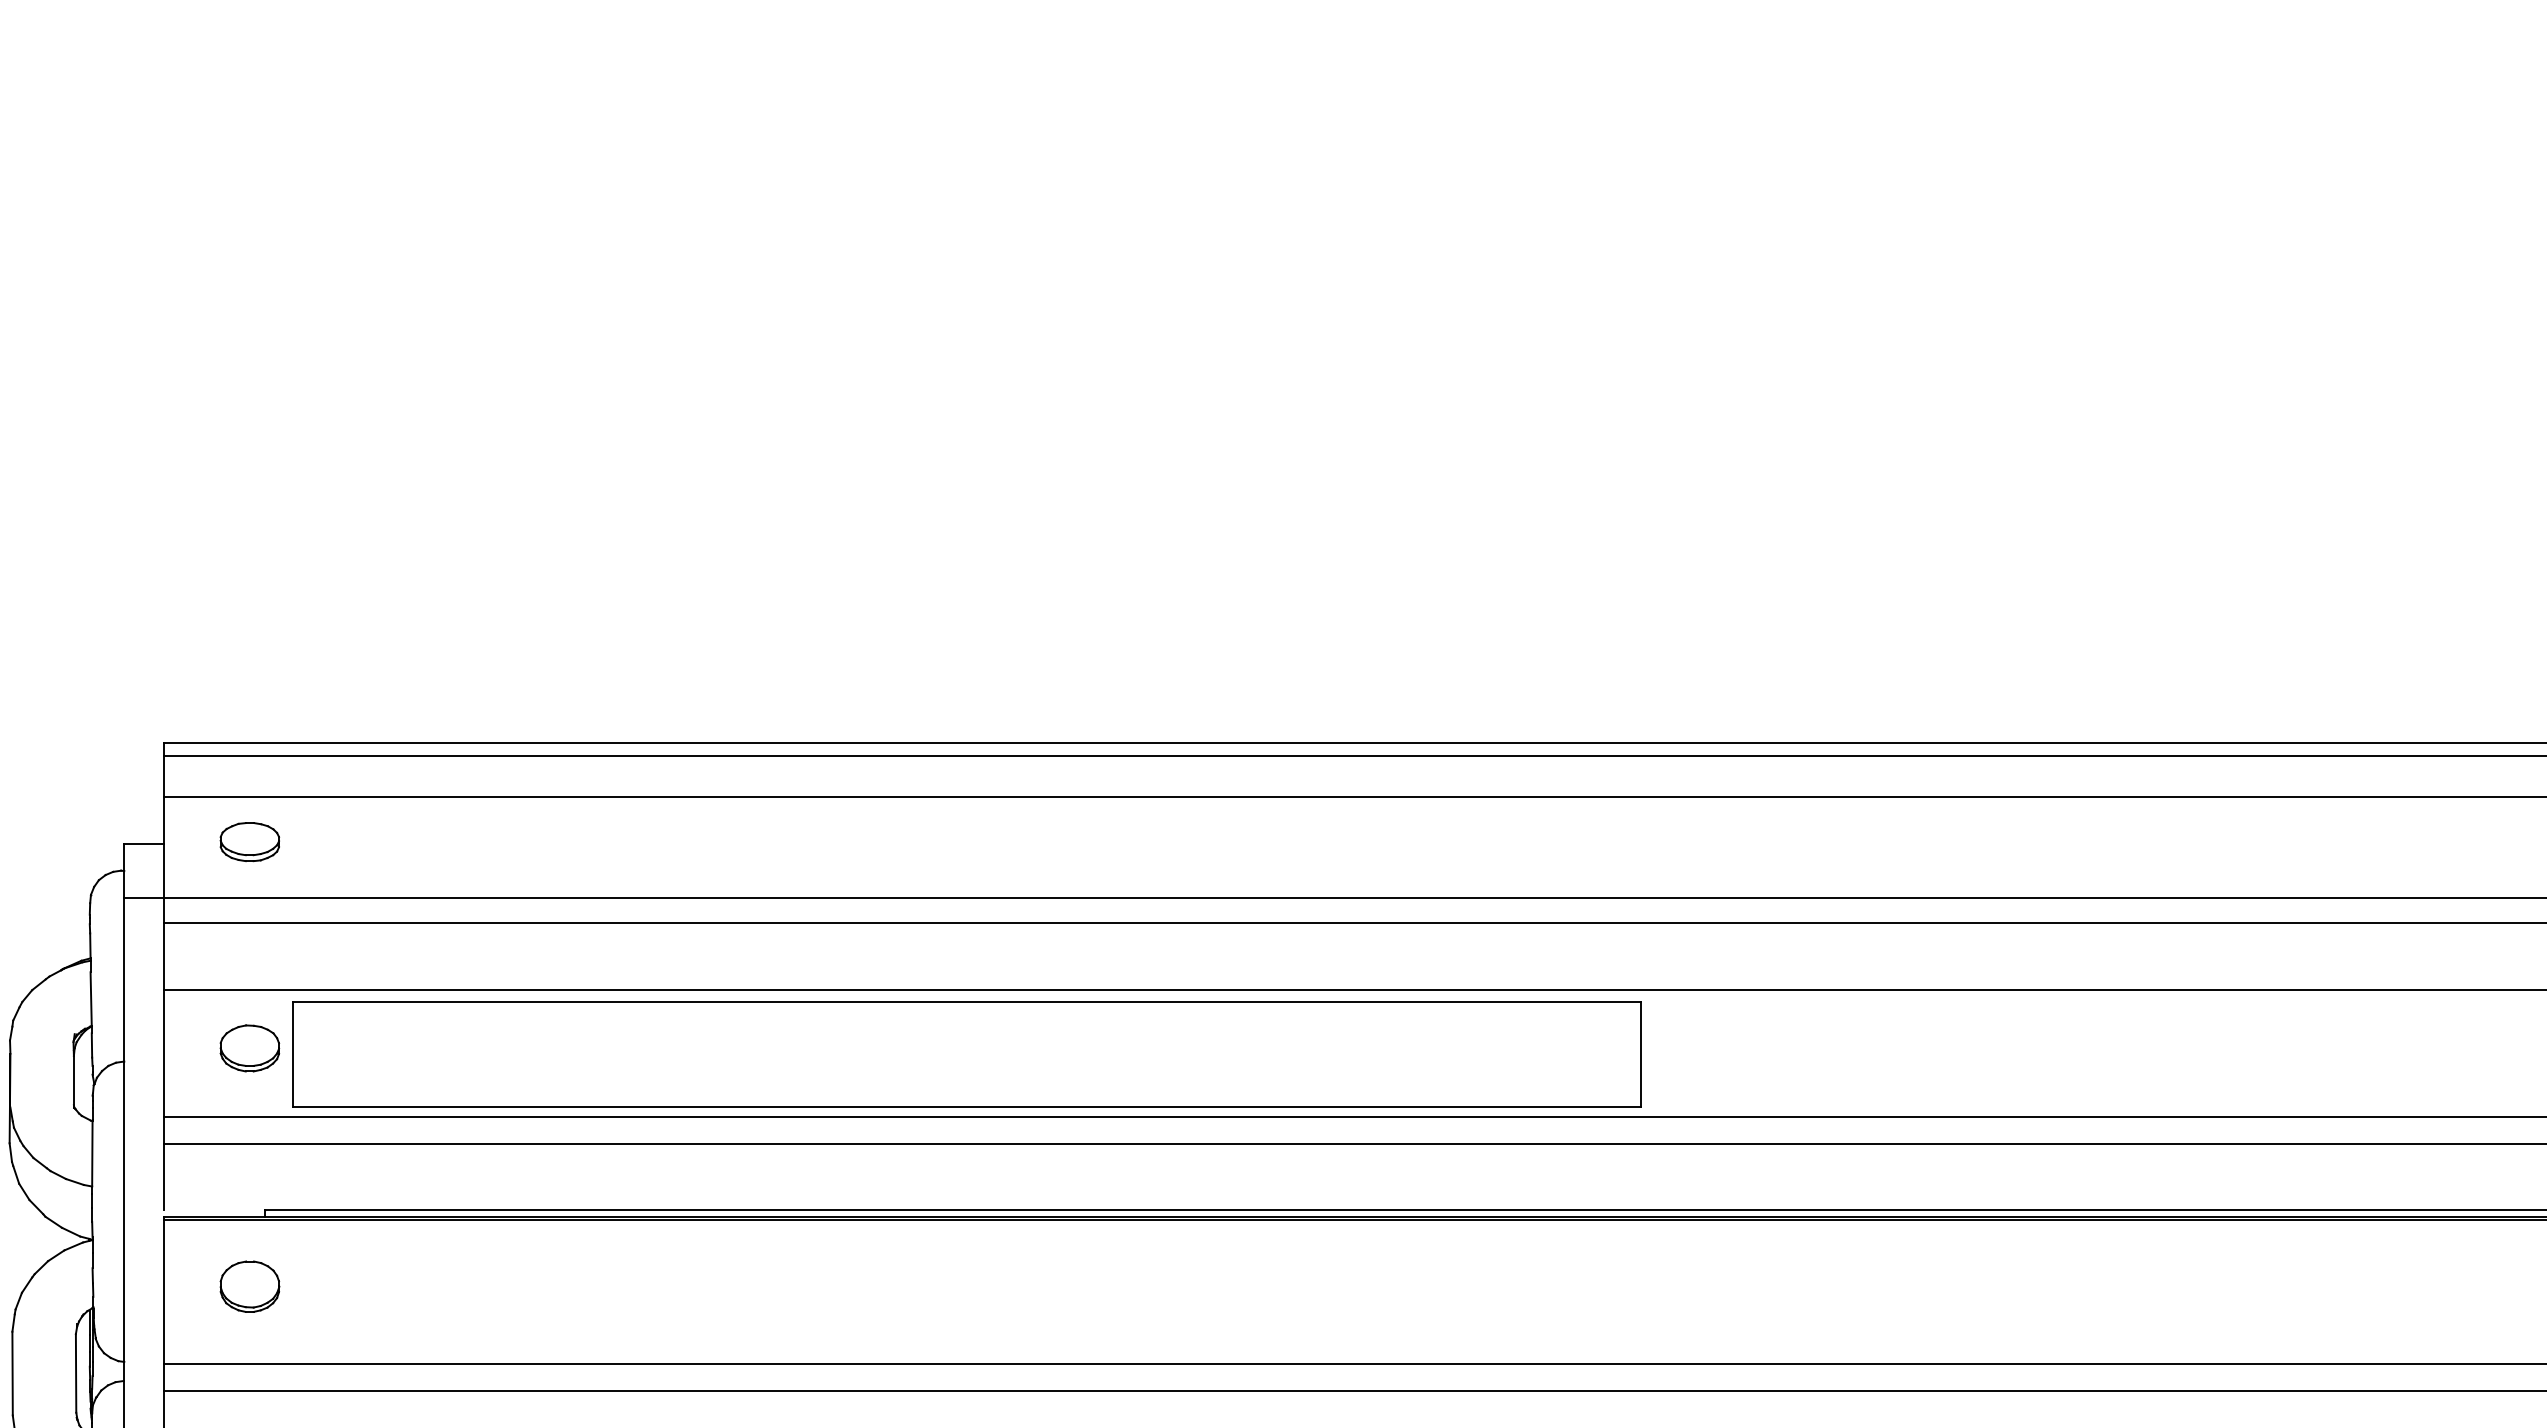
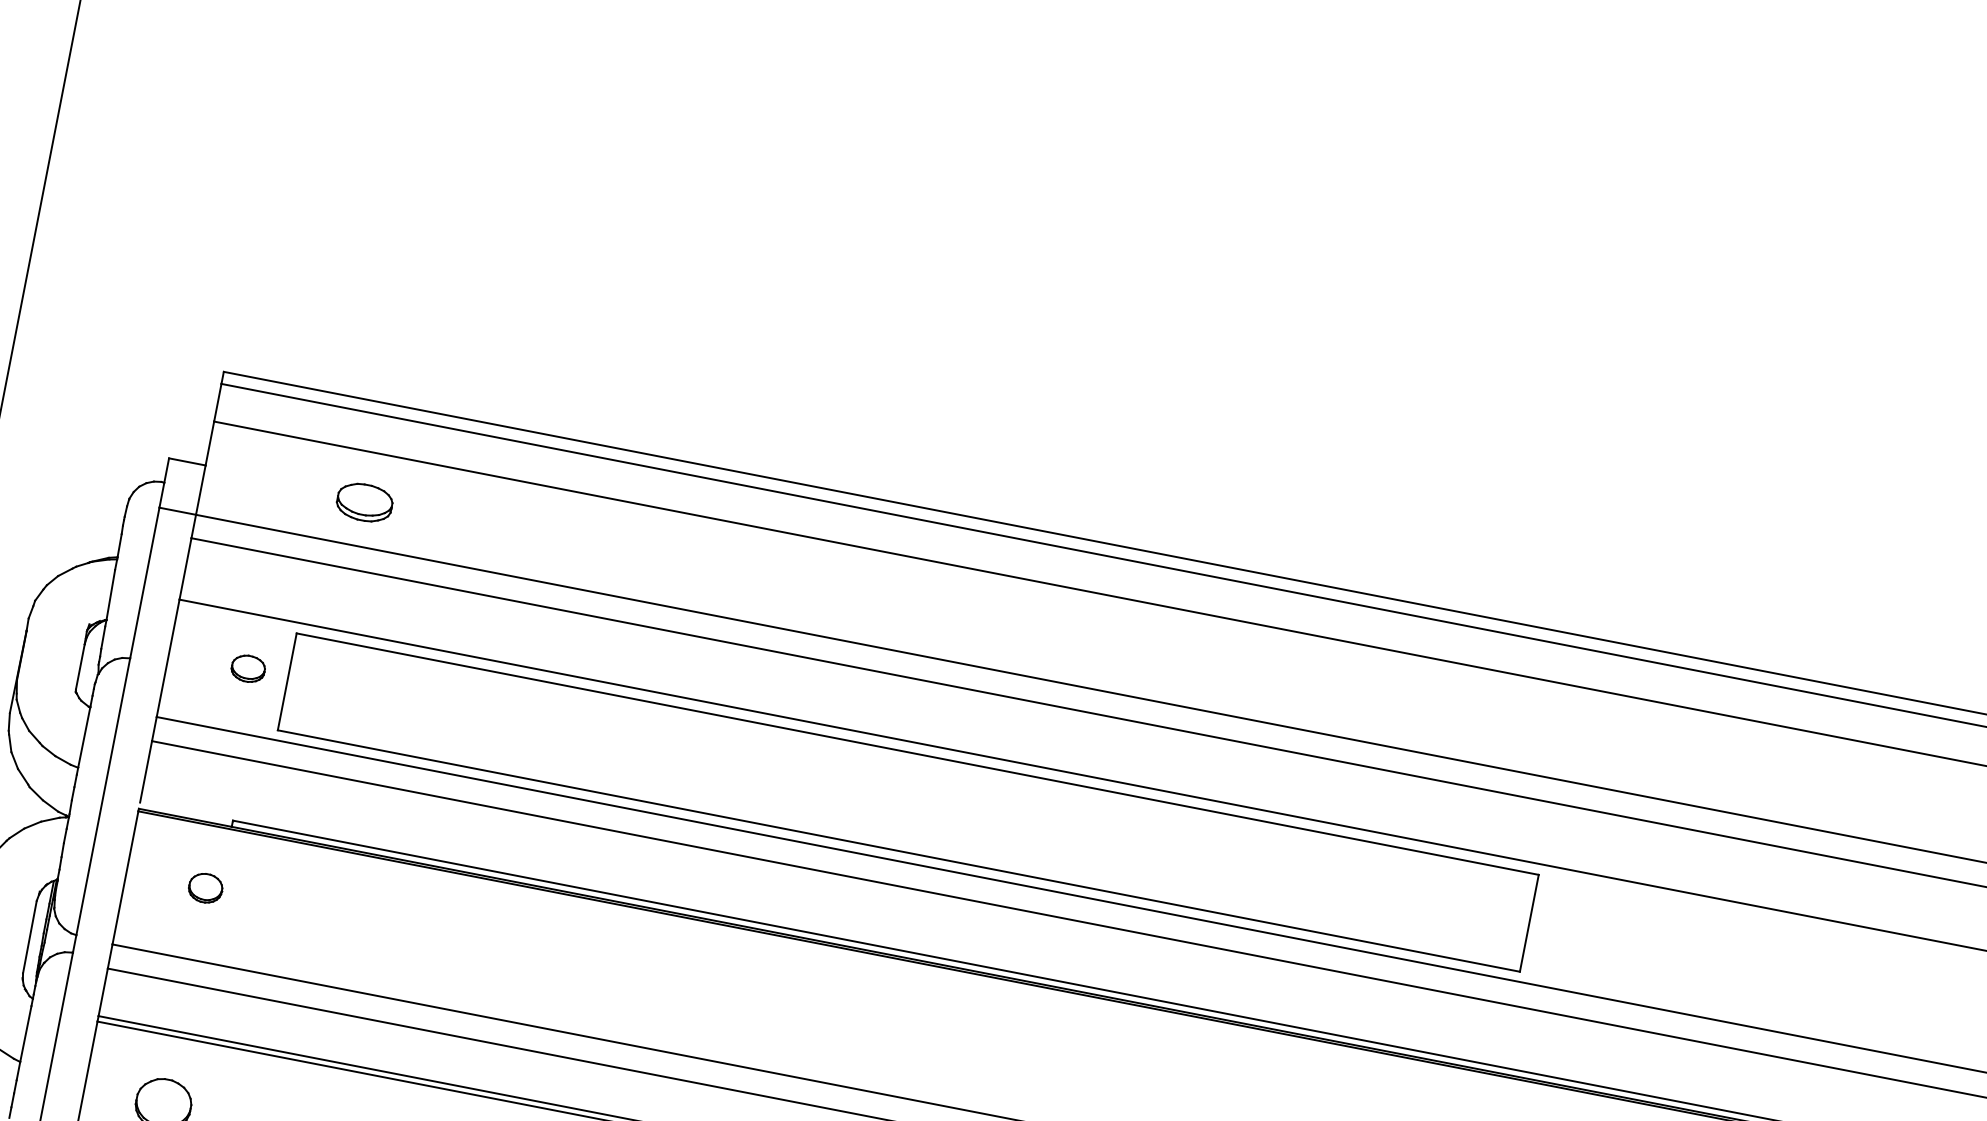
part: (249, 842) -> (364, 502), moved
part: (249, 1048) -> (247, 668), size x0.6
part: (249, 1286) -> (205, 888), size x0.6

